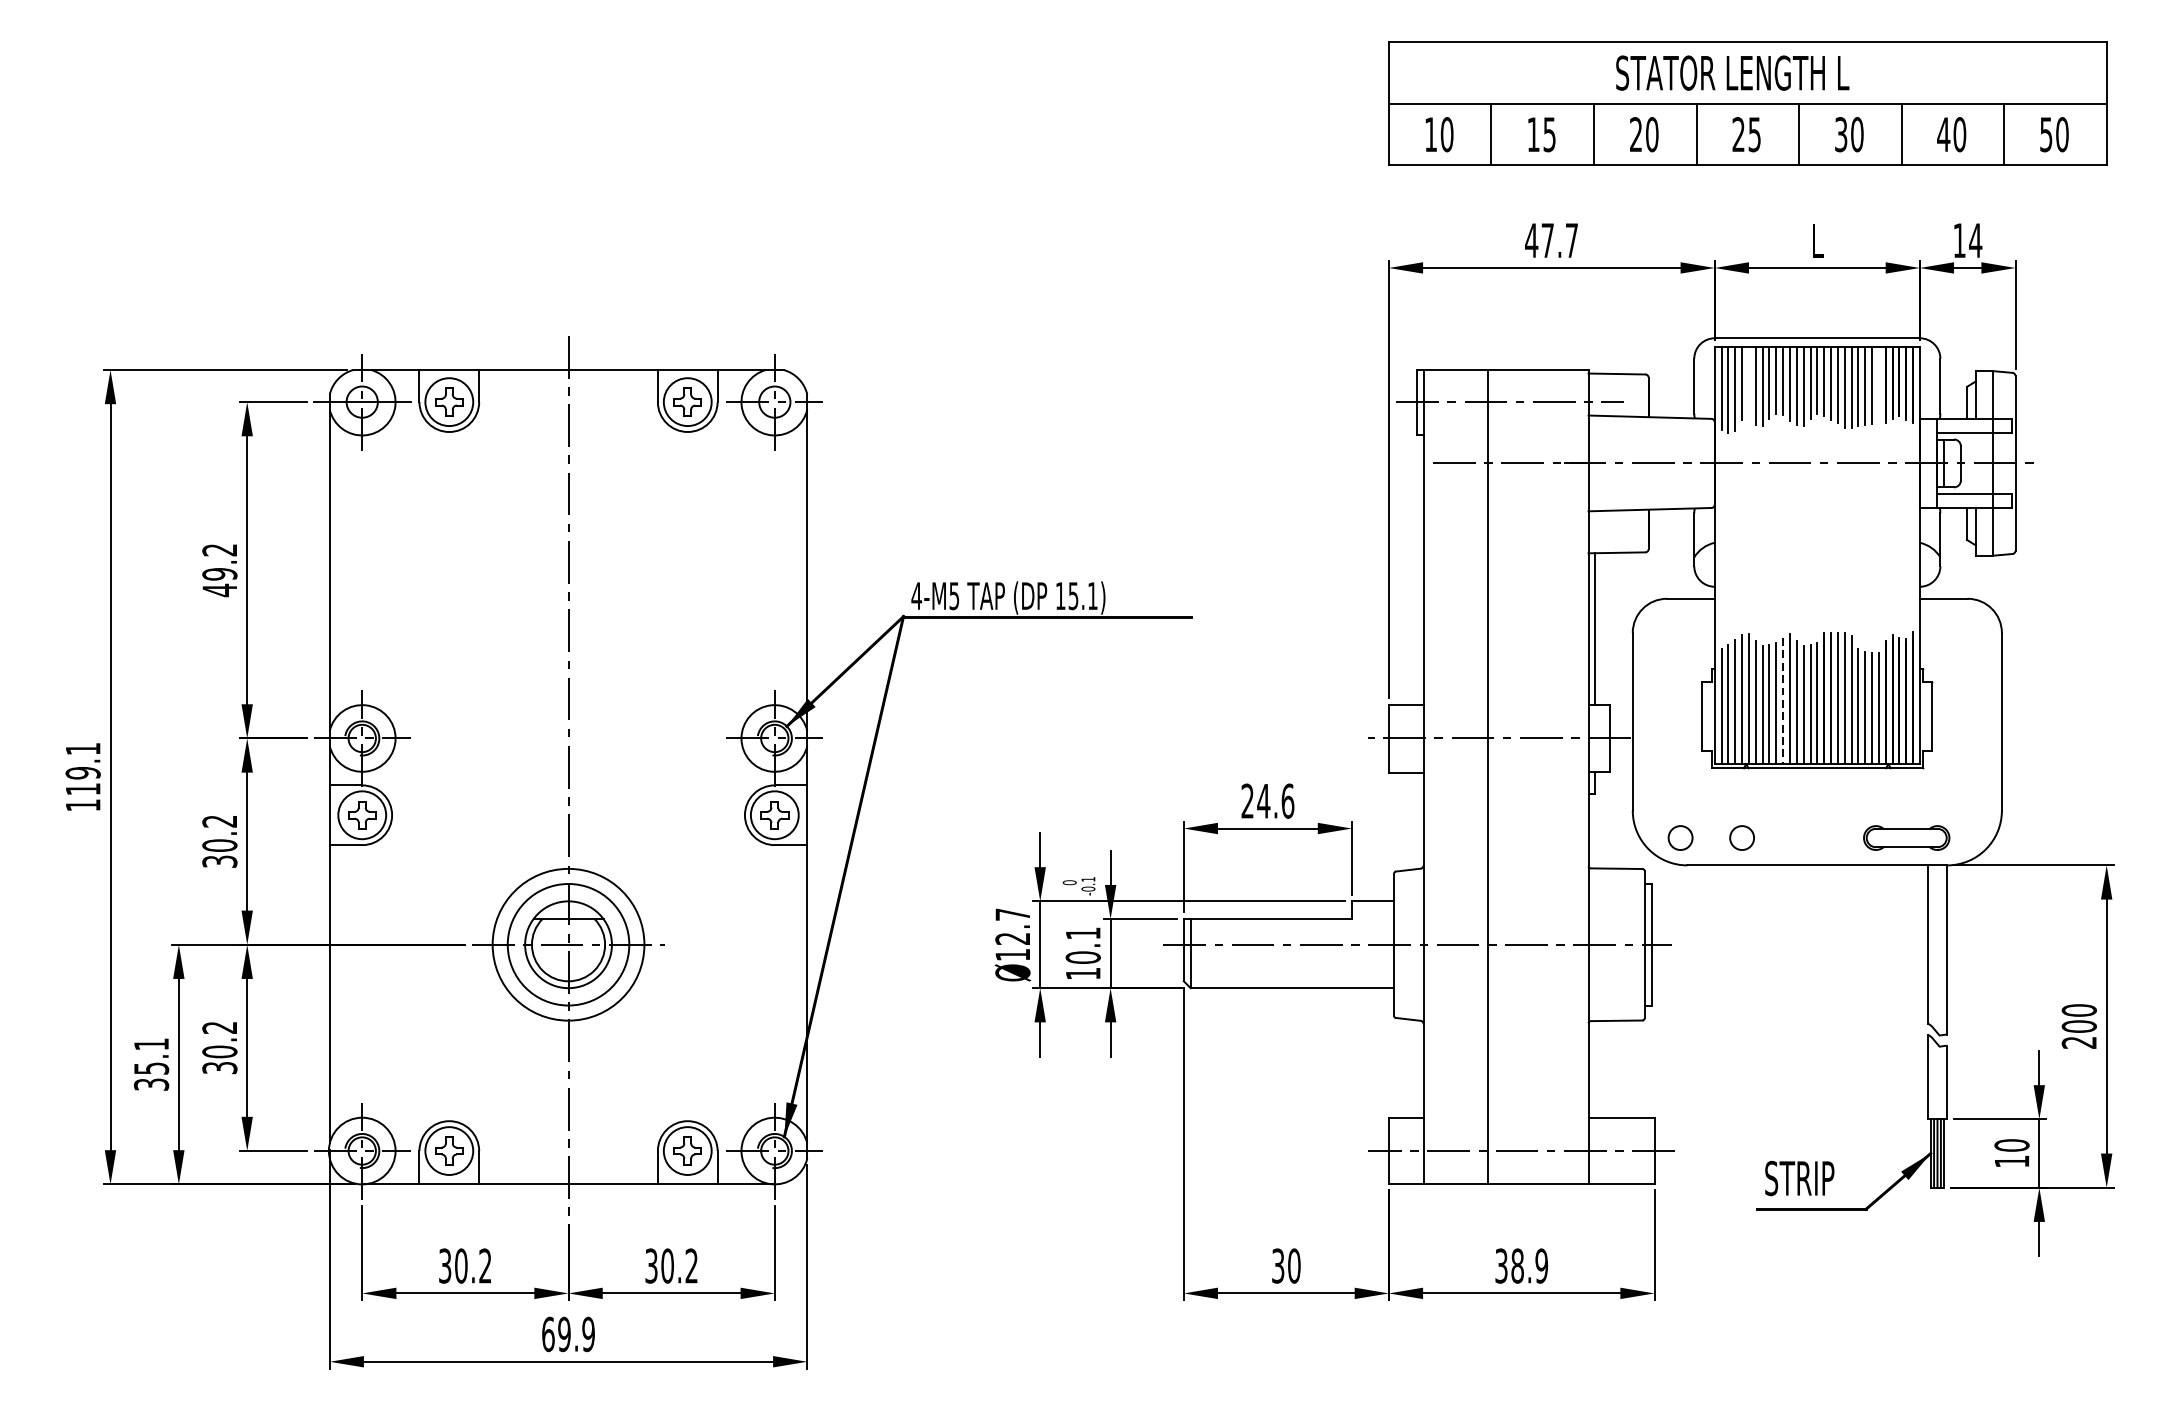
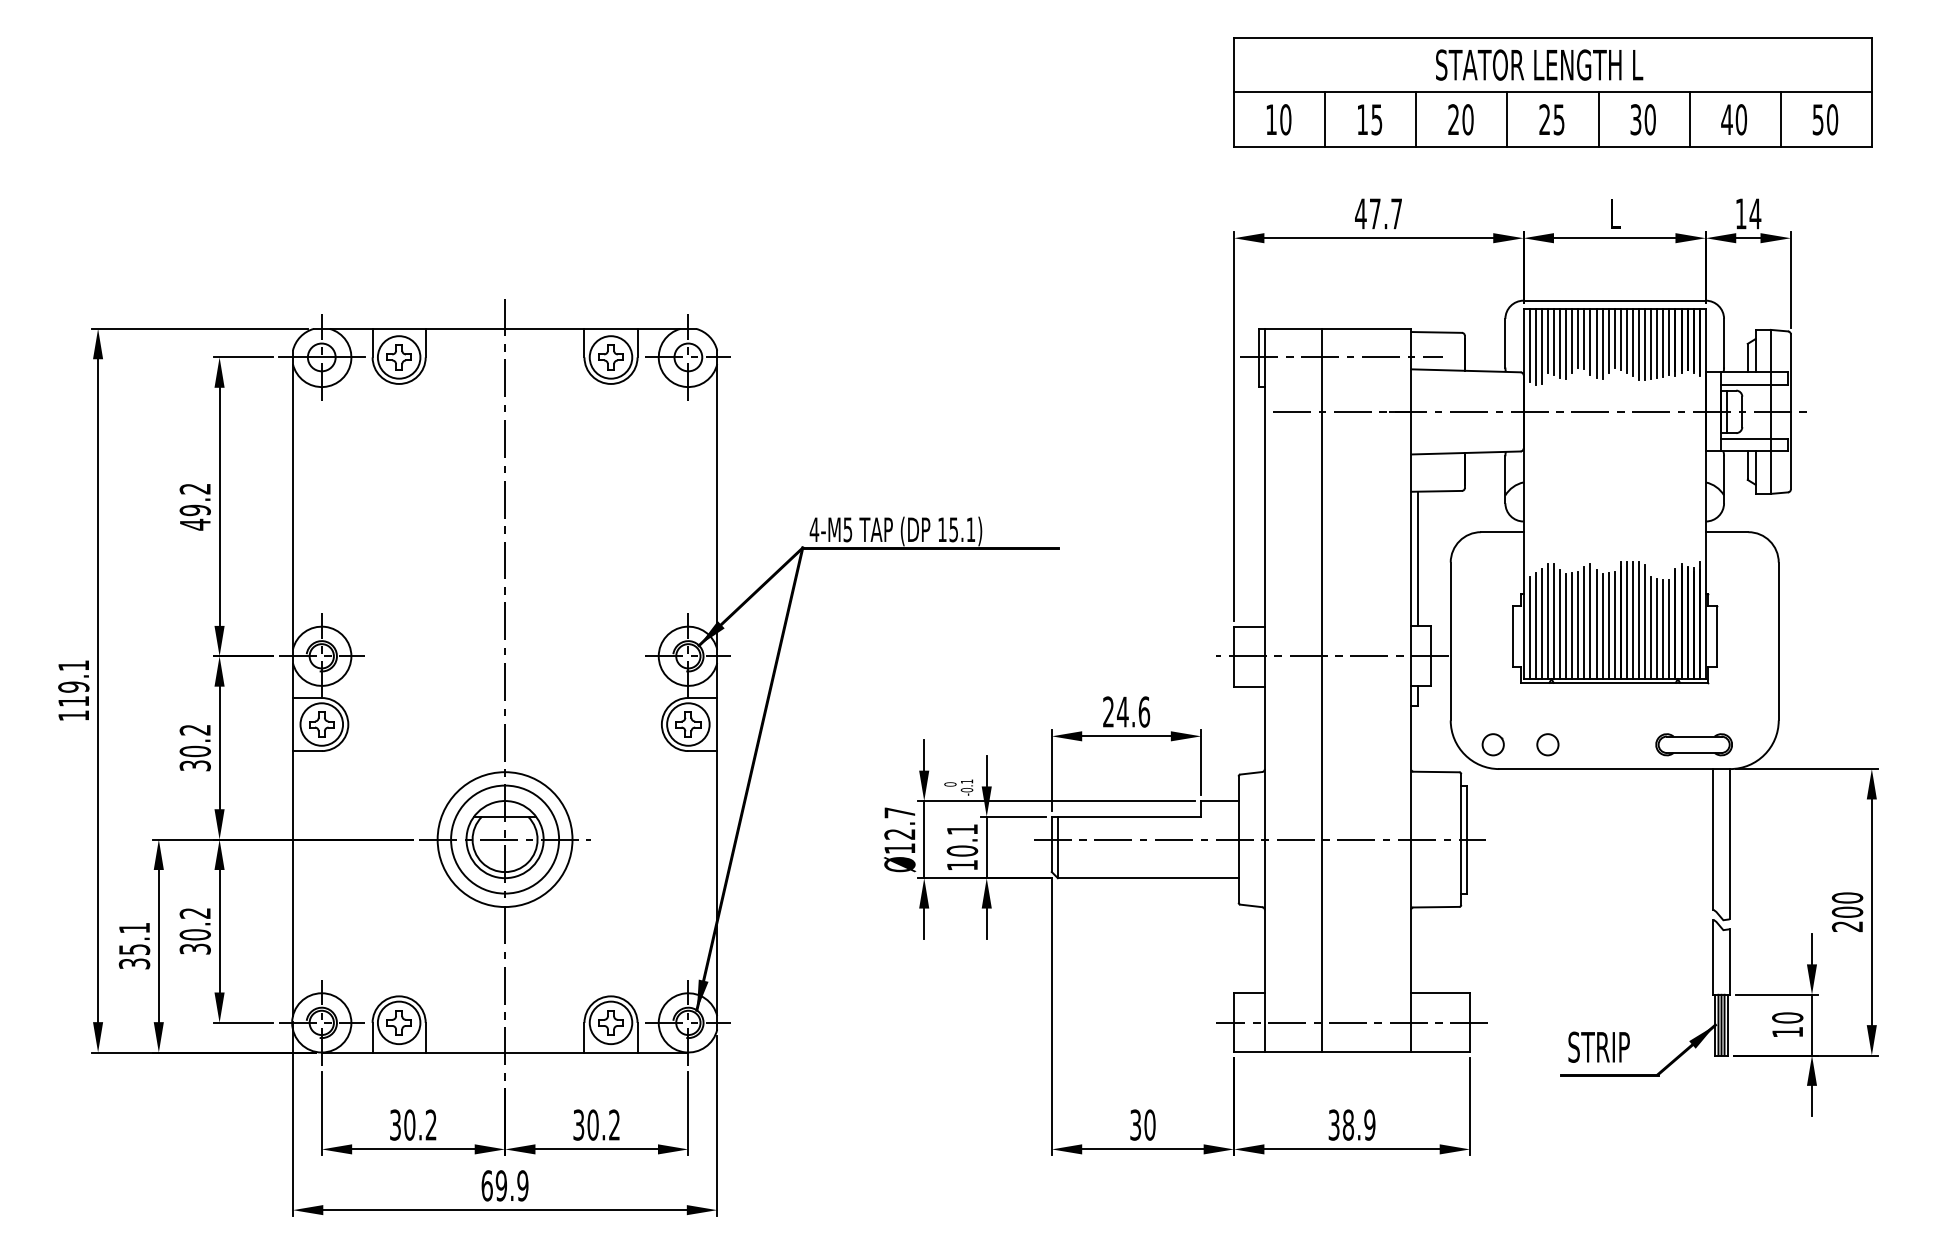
line: (1748, 384) -> (1553, 341), added
line: (1878, 384) -> (1669, 341), added
line: (1783, 701) -> (1584, 623), dashed -> solid

